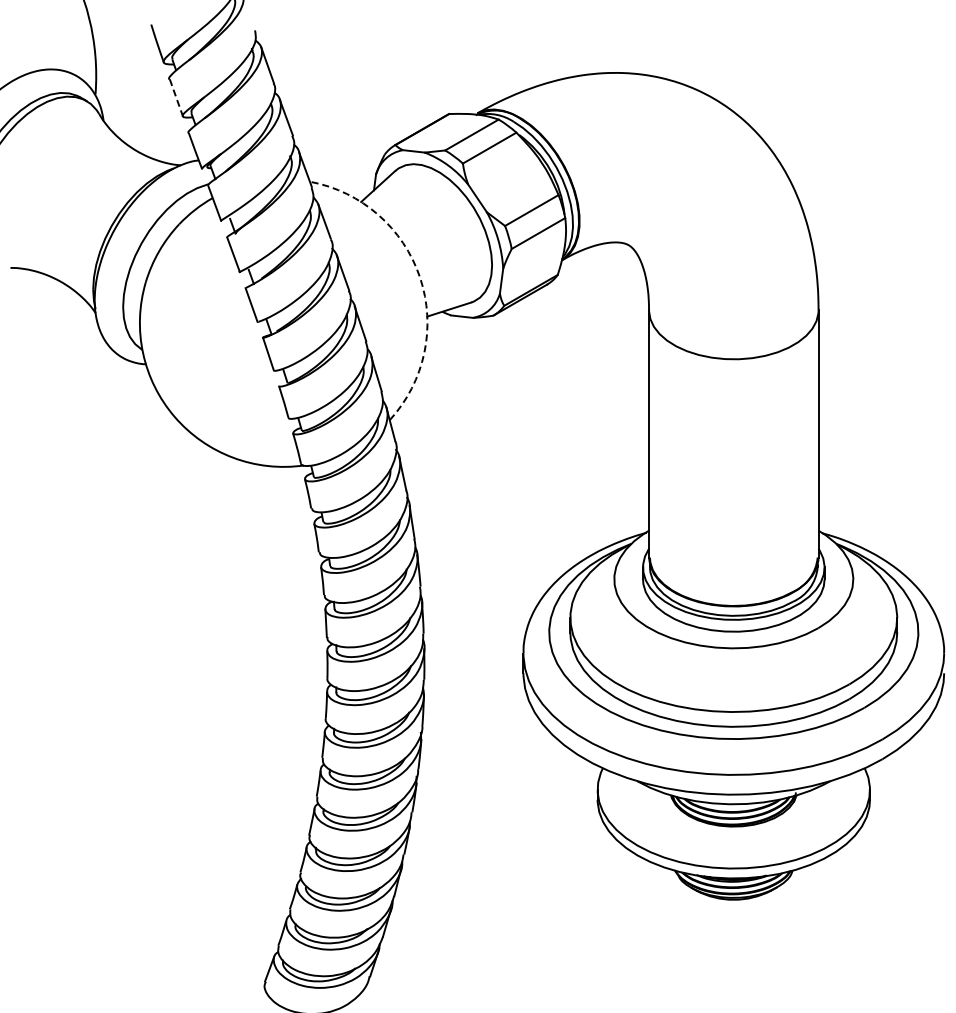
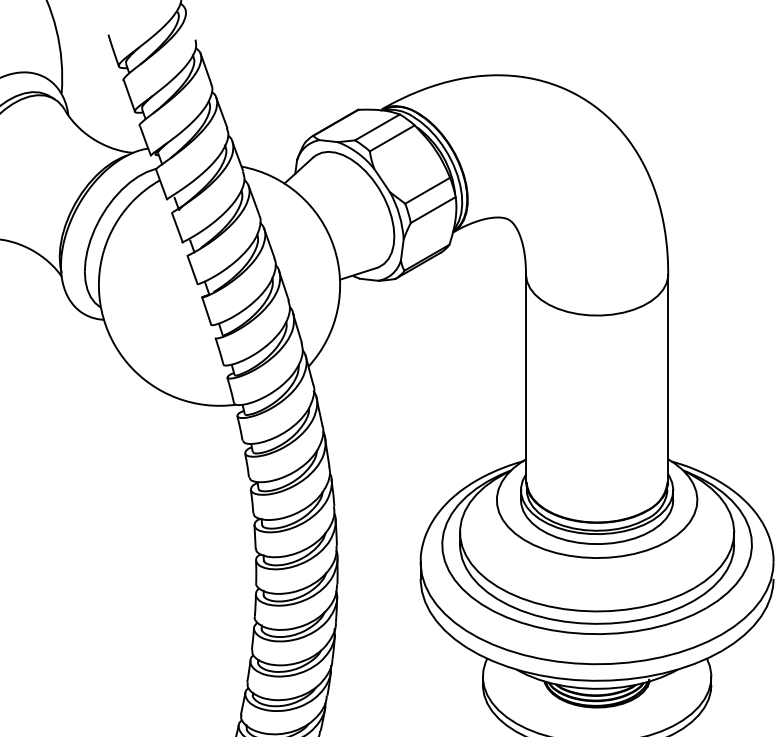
line: (176, 97) -> (129, 95), dashed -> solid
arc: (420, 277) -> (334, 246), dashed -> solid

